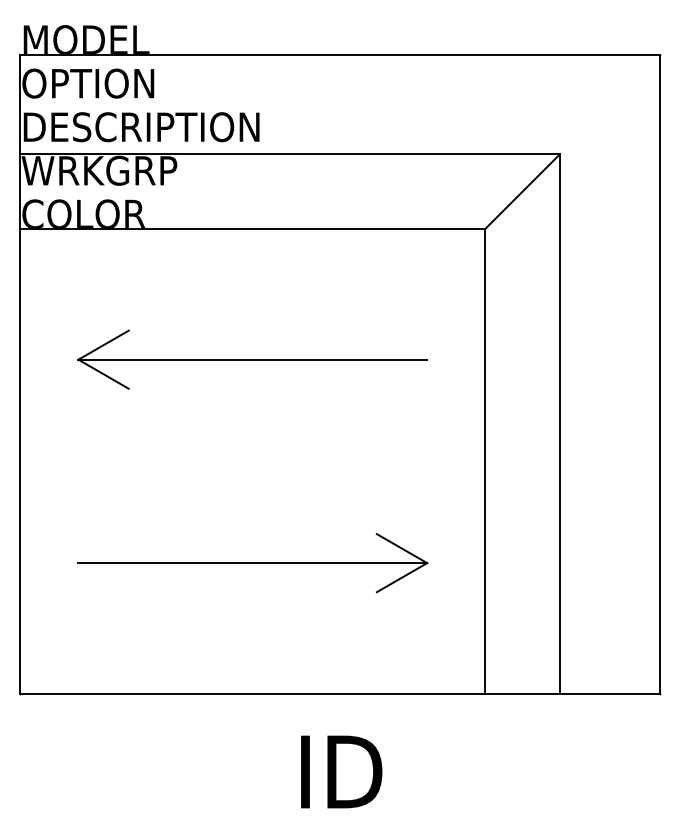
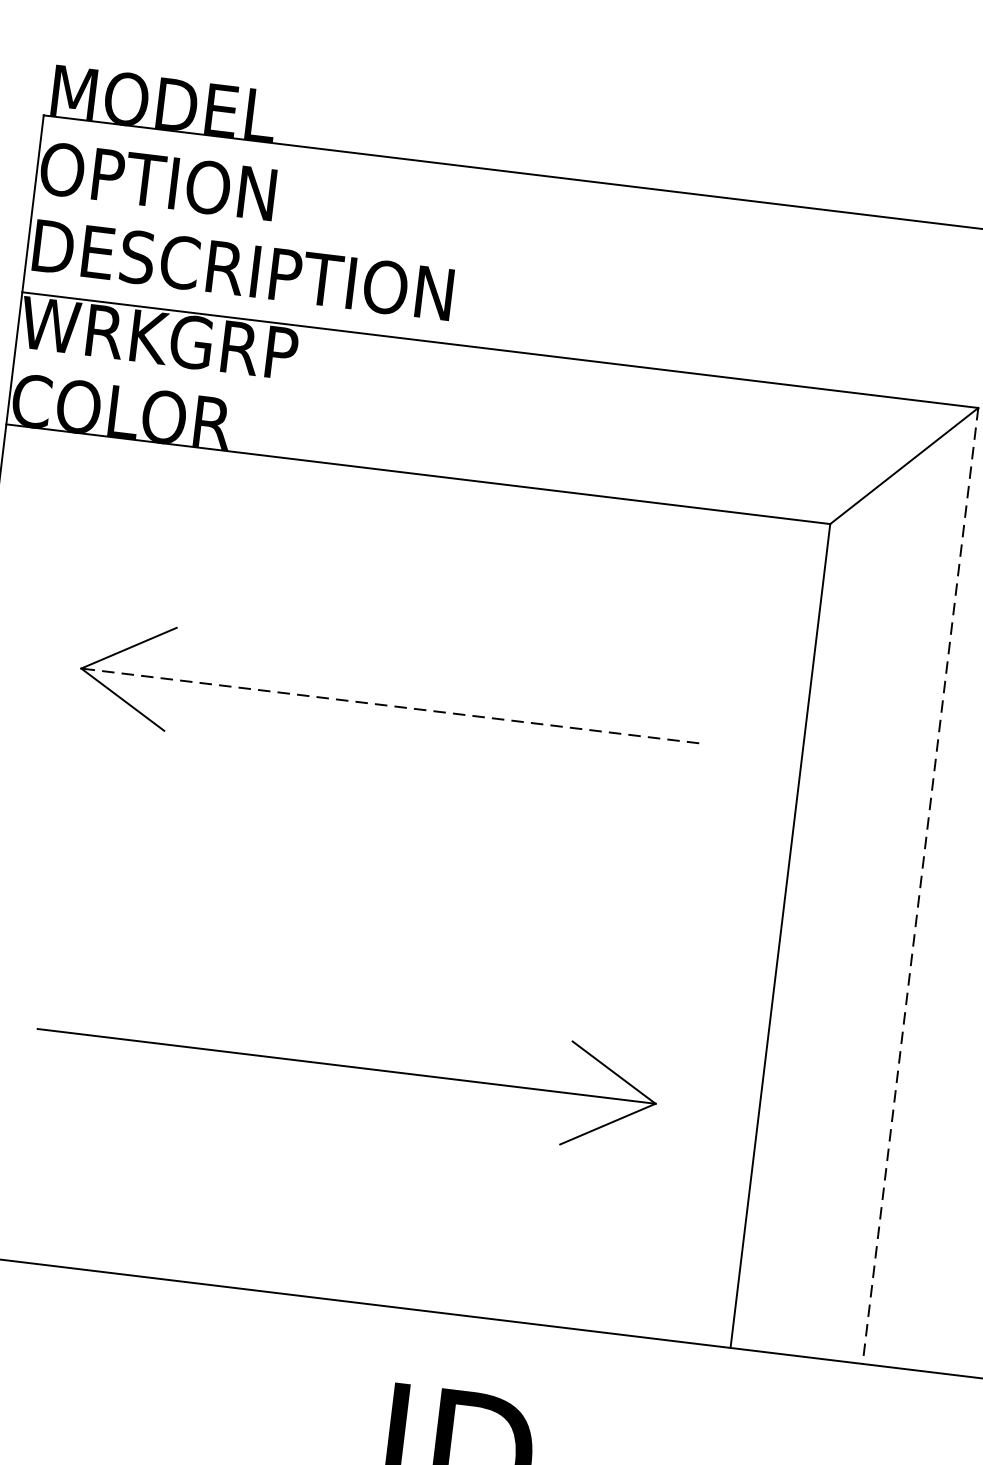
line: (252, 359) -> (389, 705), solid -> dashed
line: (559, 424) -> (919, 886), solid -> dashed

